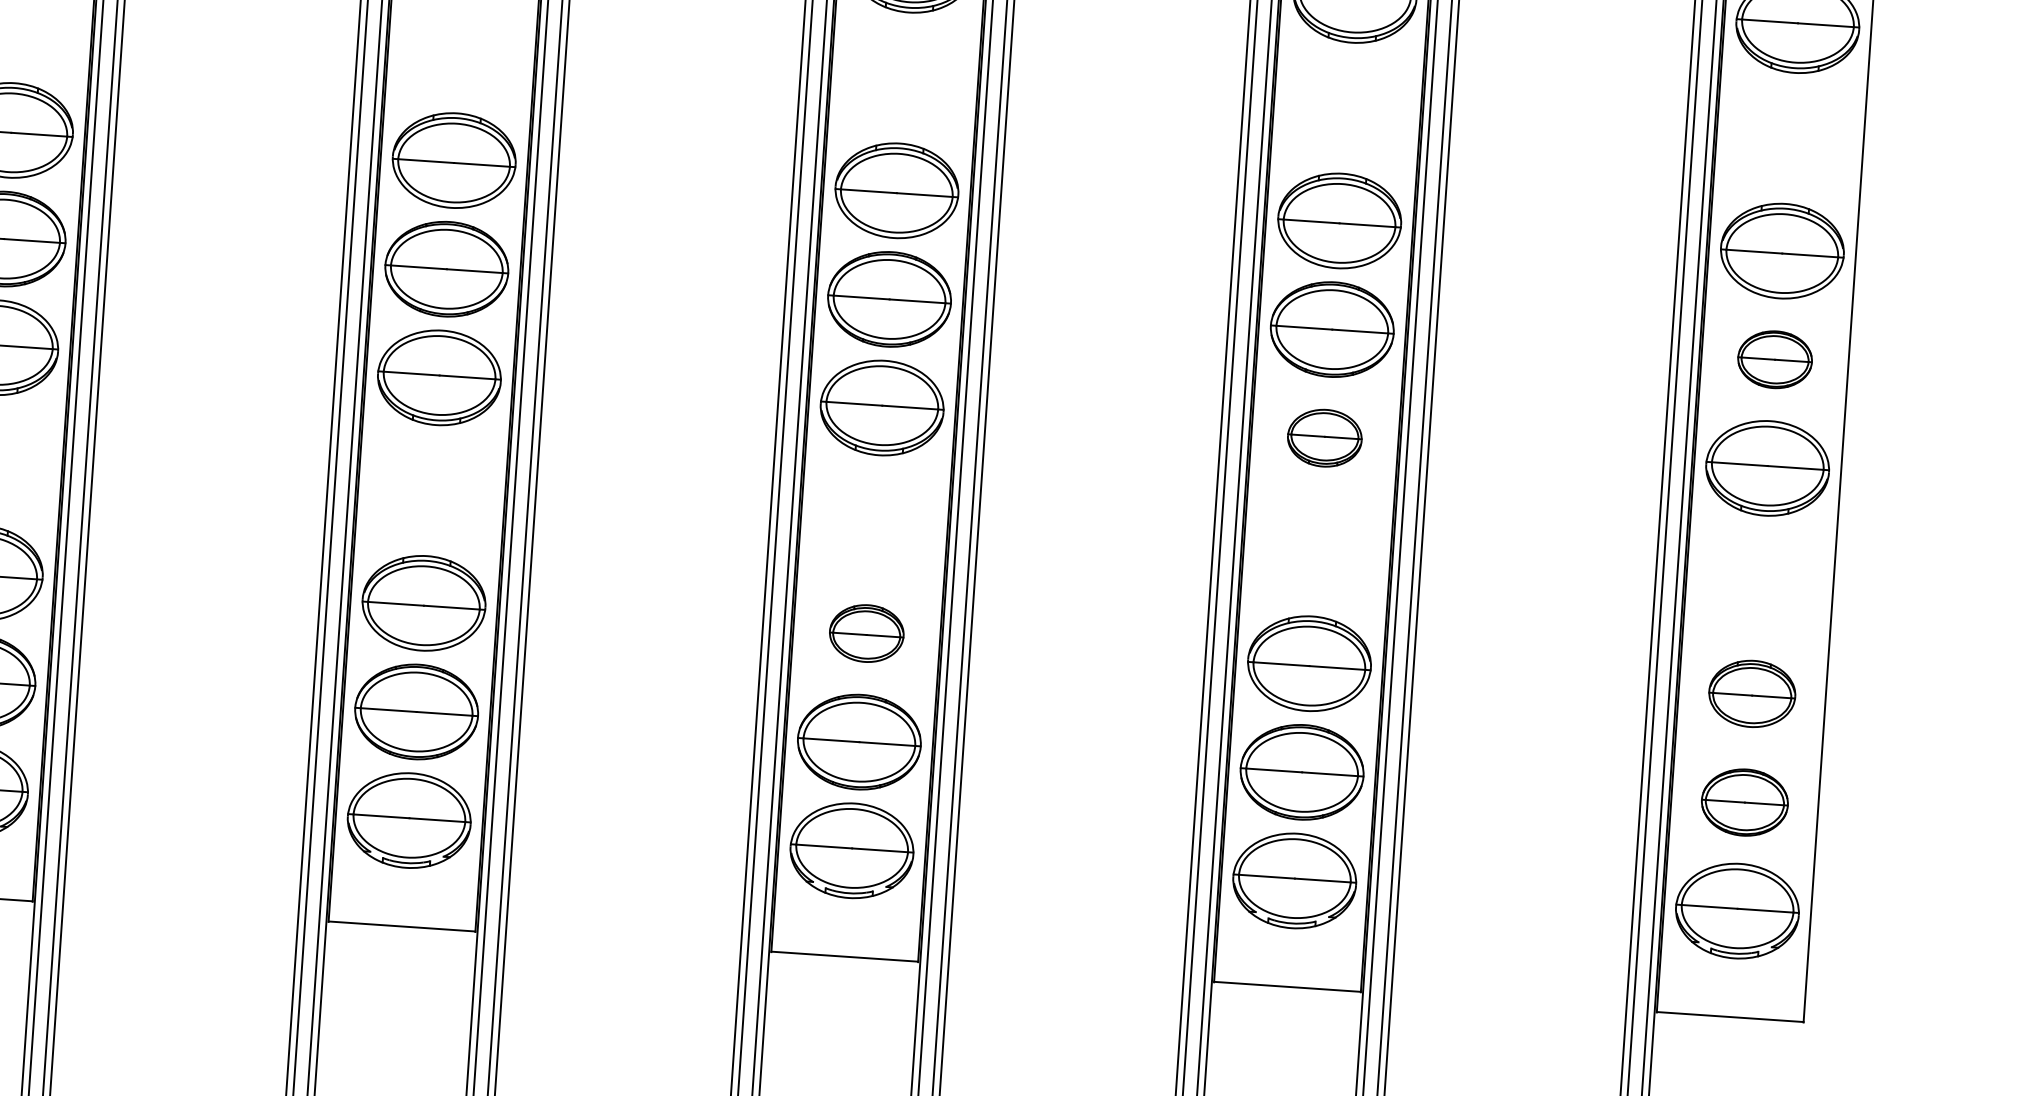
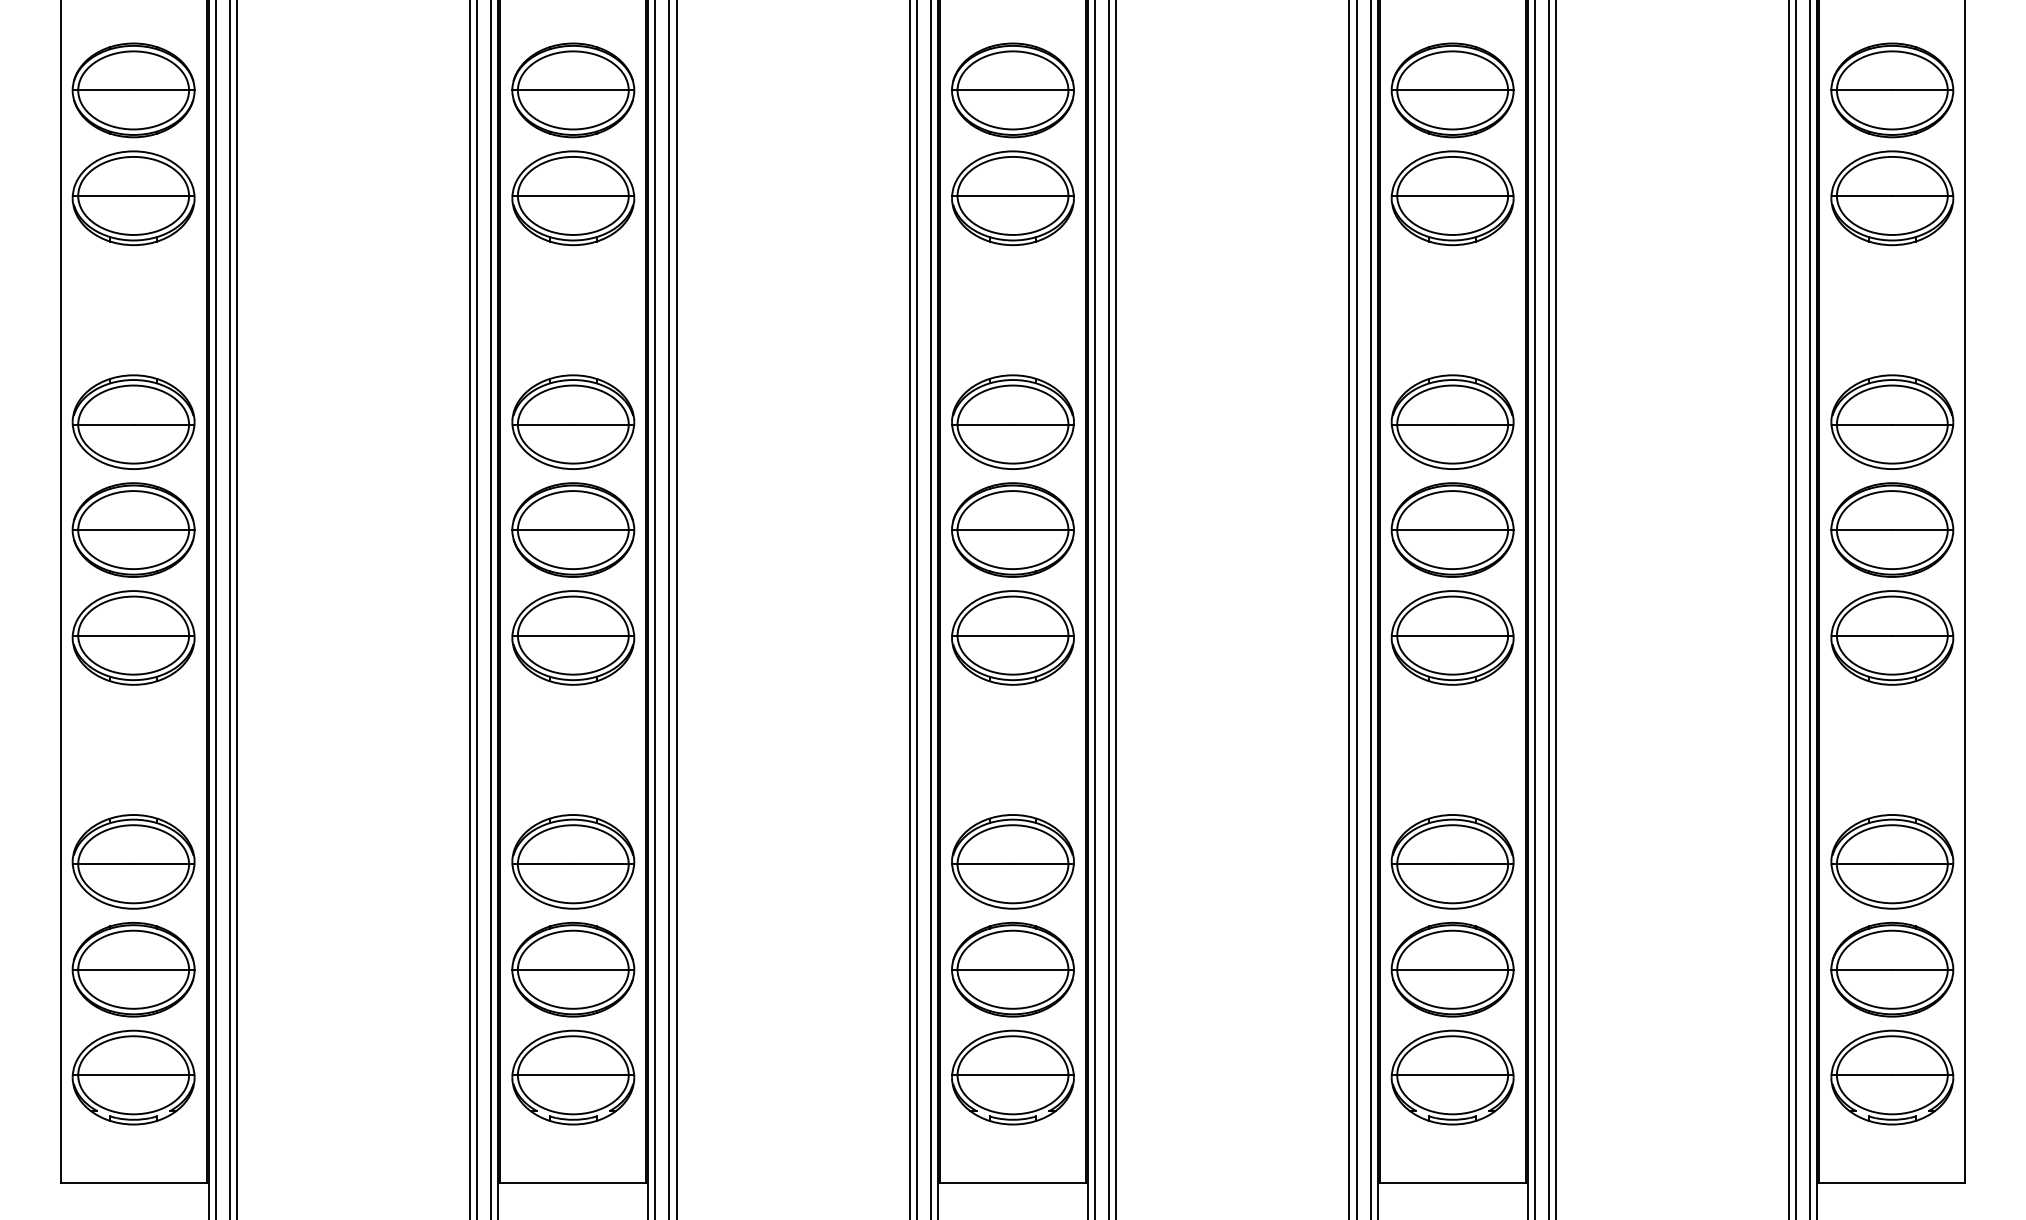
part: (1775, 359) -> (1892, 529), size x1.67
part: (1324, 437) -> (1452, 637), size x1.67
part: (866, 633) -> (1012, 861), size x1.67
part: (1752, 693) -> (1892, 861), size x1.43
part: (1745, 802) -> (1892, 969), size x1.43

